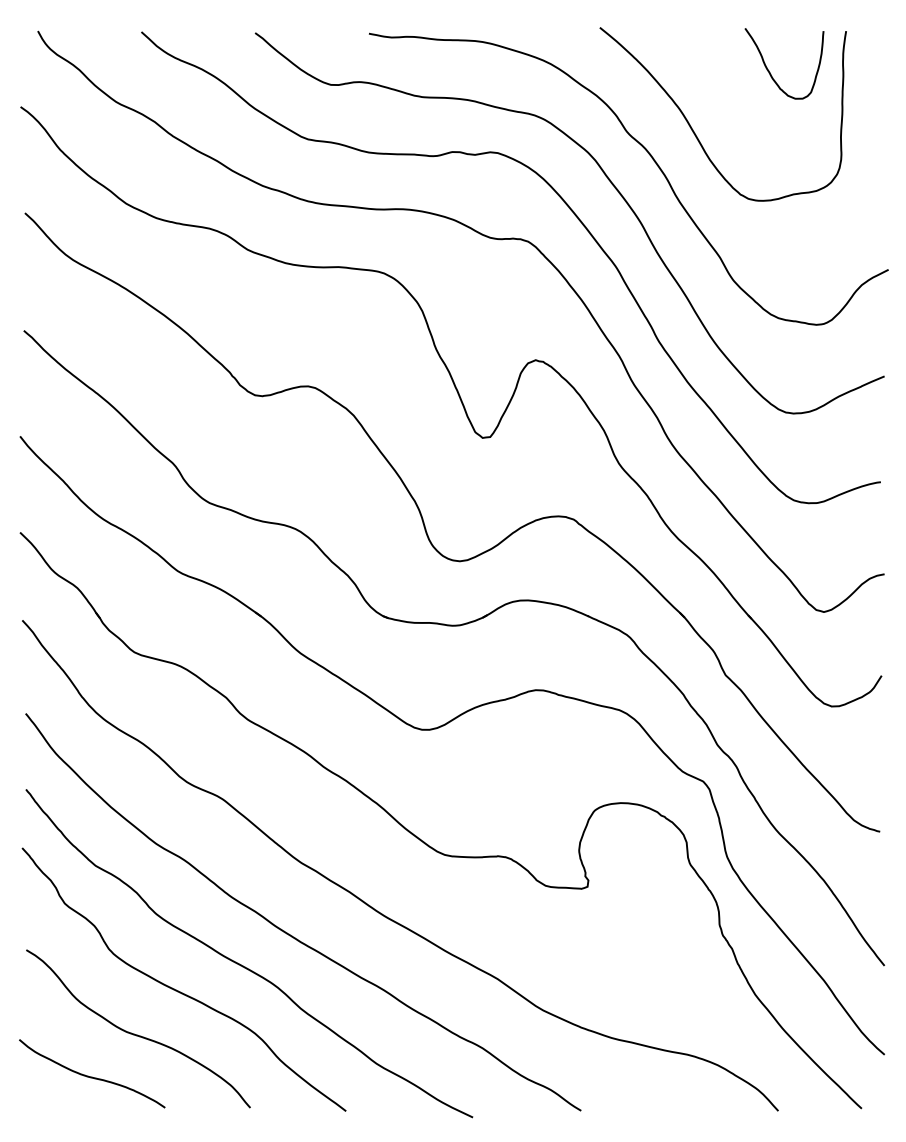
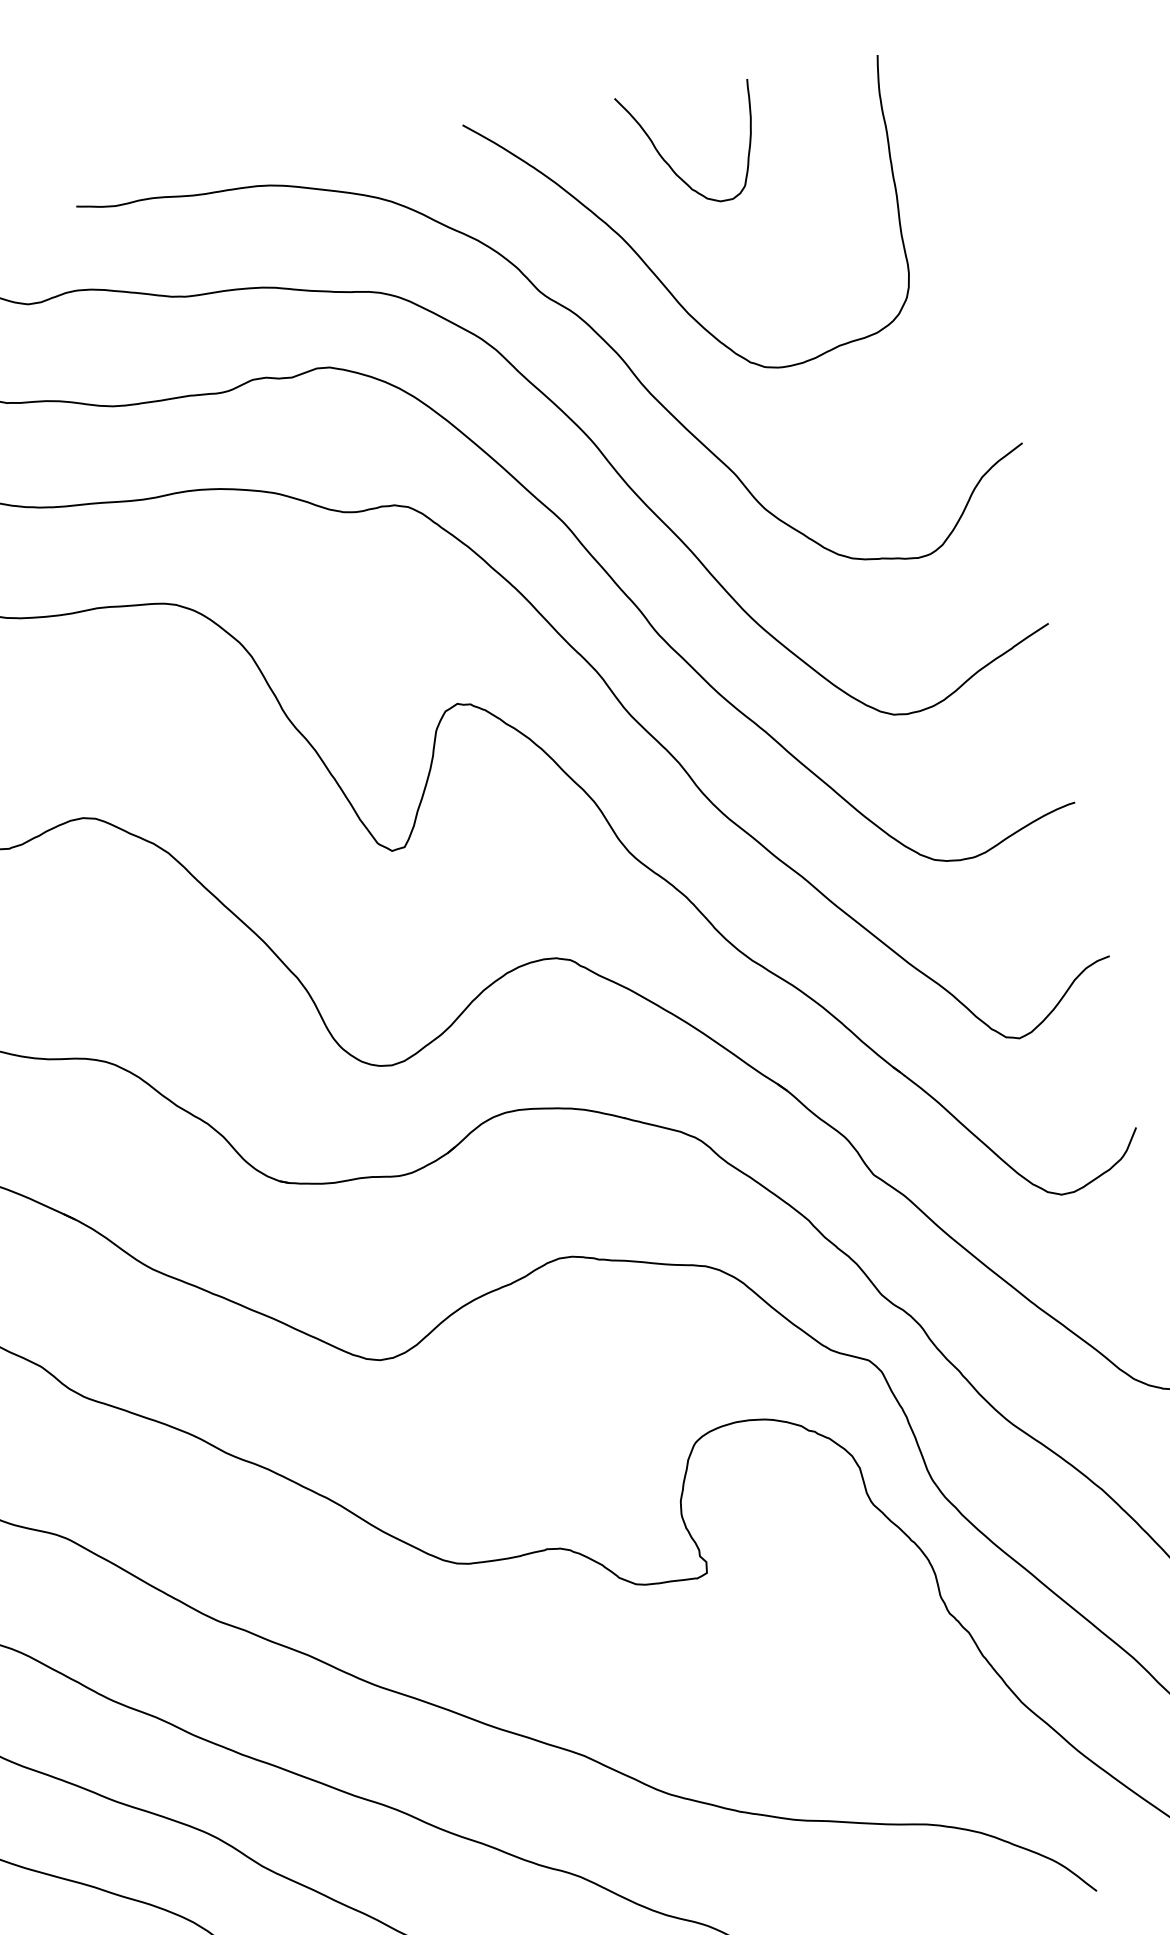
curve: (769, 70) -> (668, 161), moved

